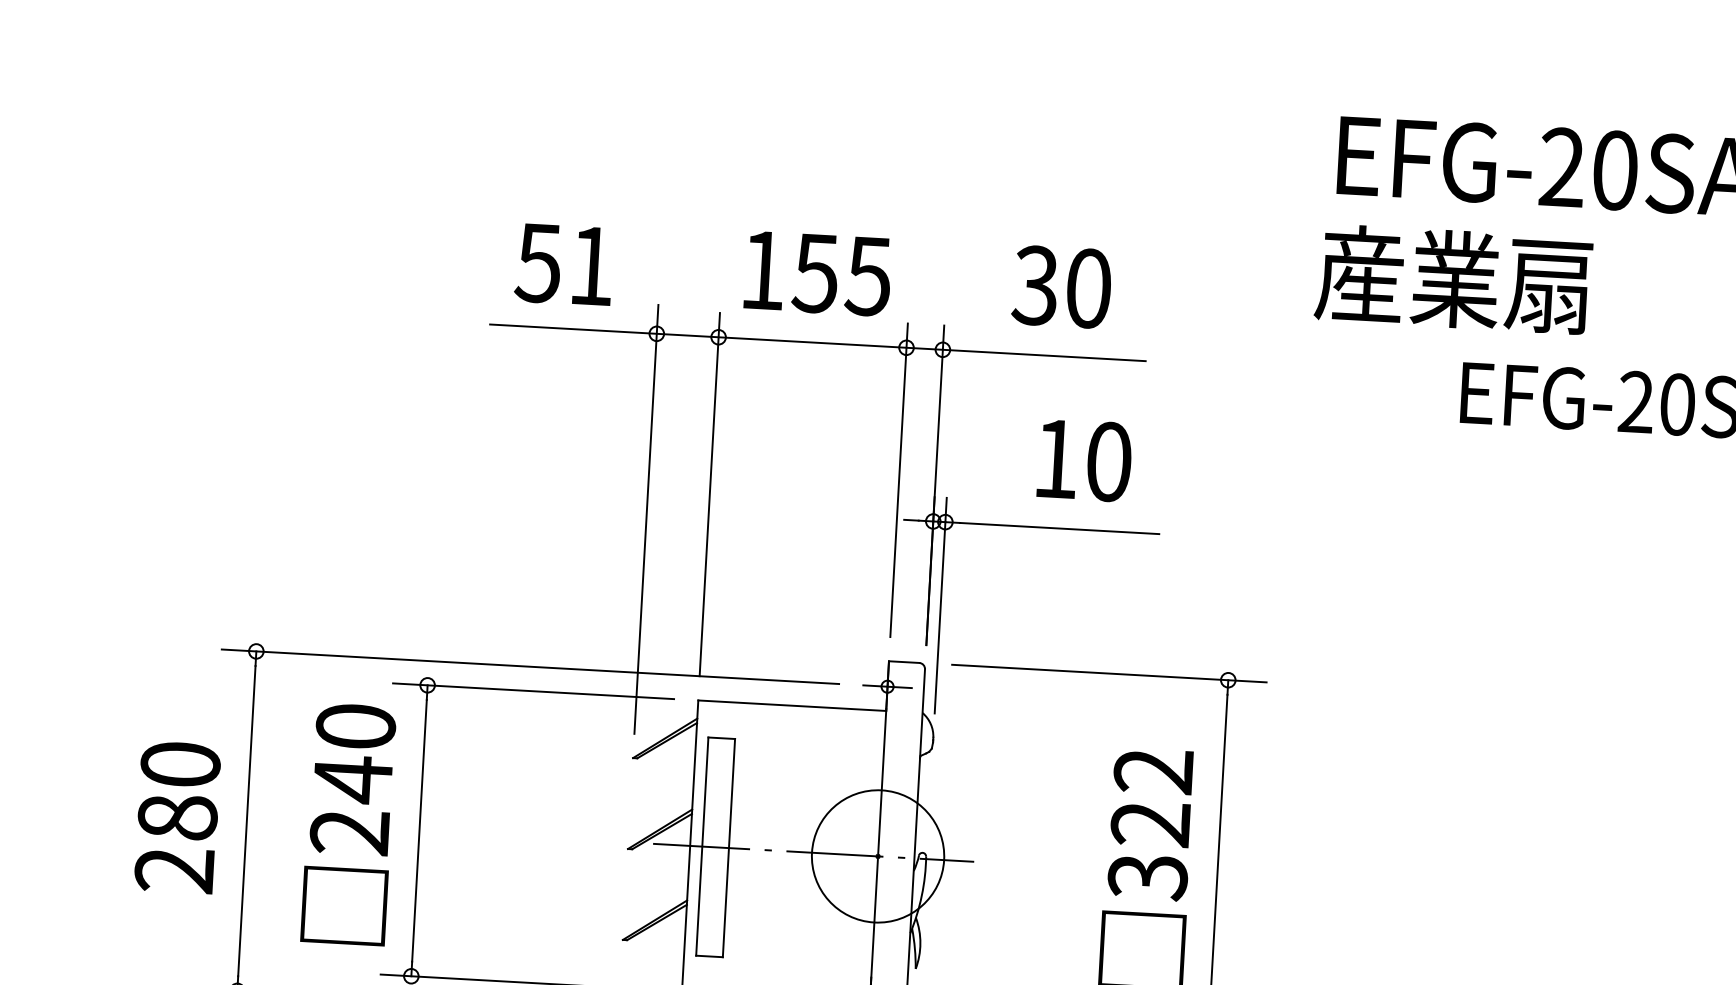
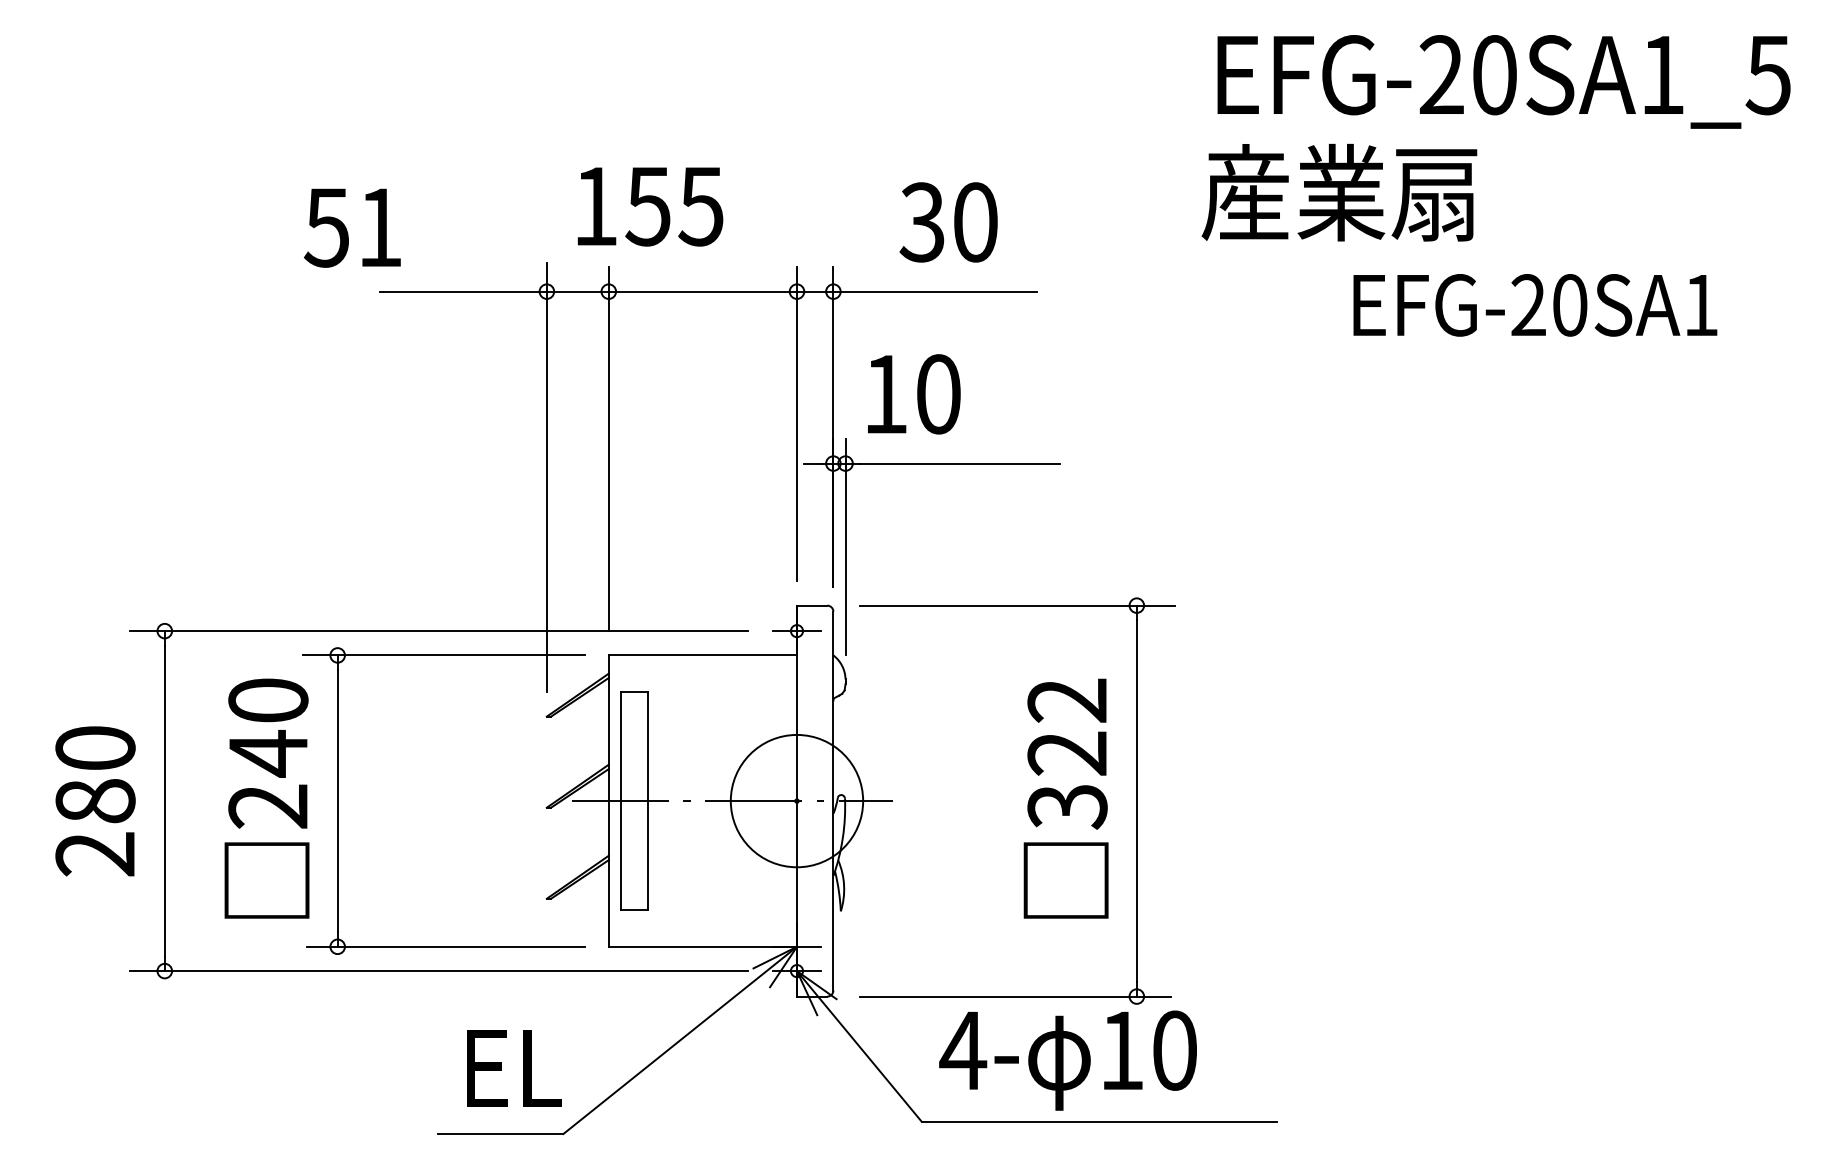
text: (564, 264) -> (352, 227), moved
text: (818, 273) -> (650, 206), moved
text: (1085, 460) -> (914, 394), moved

